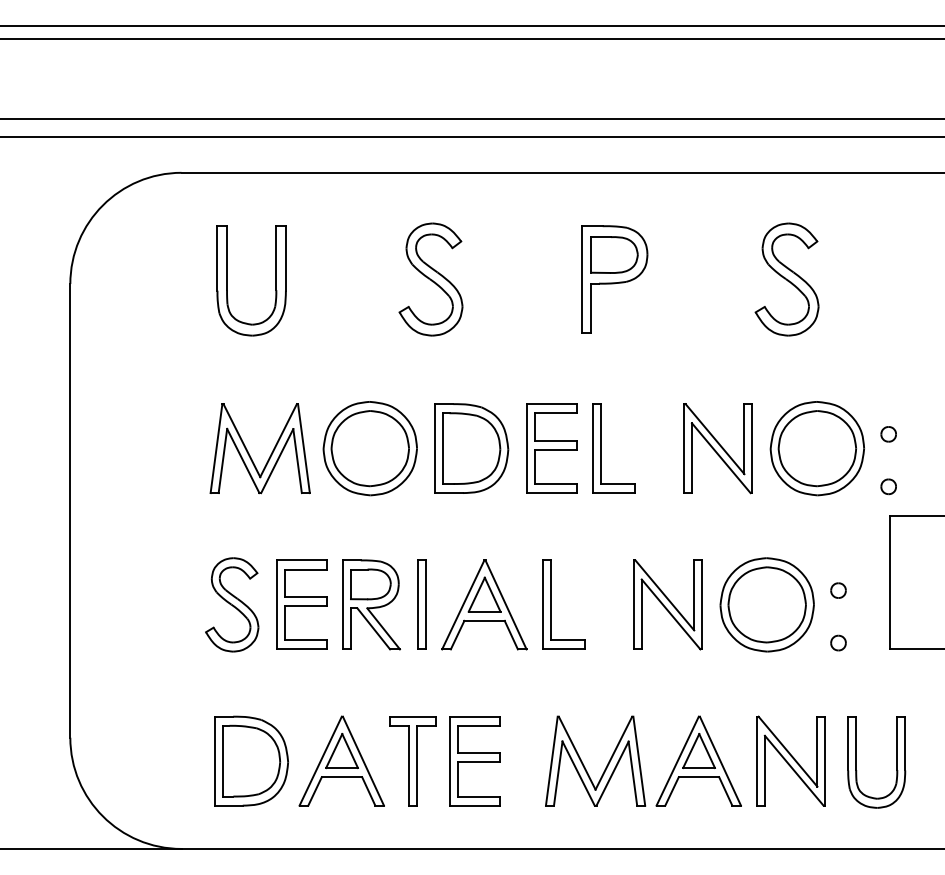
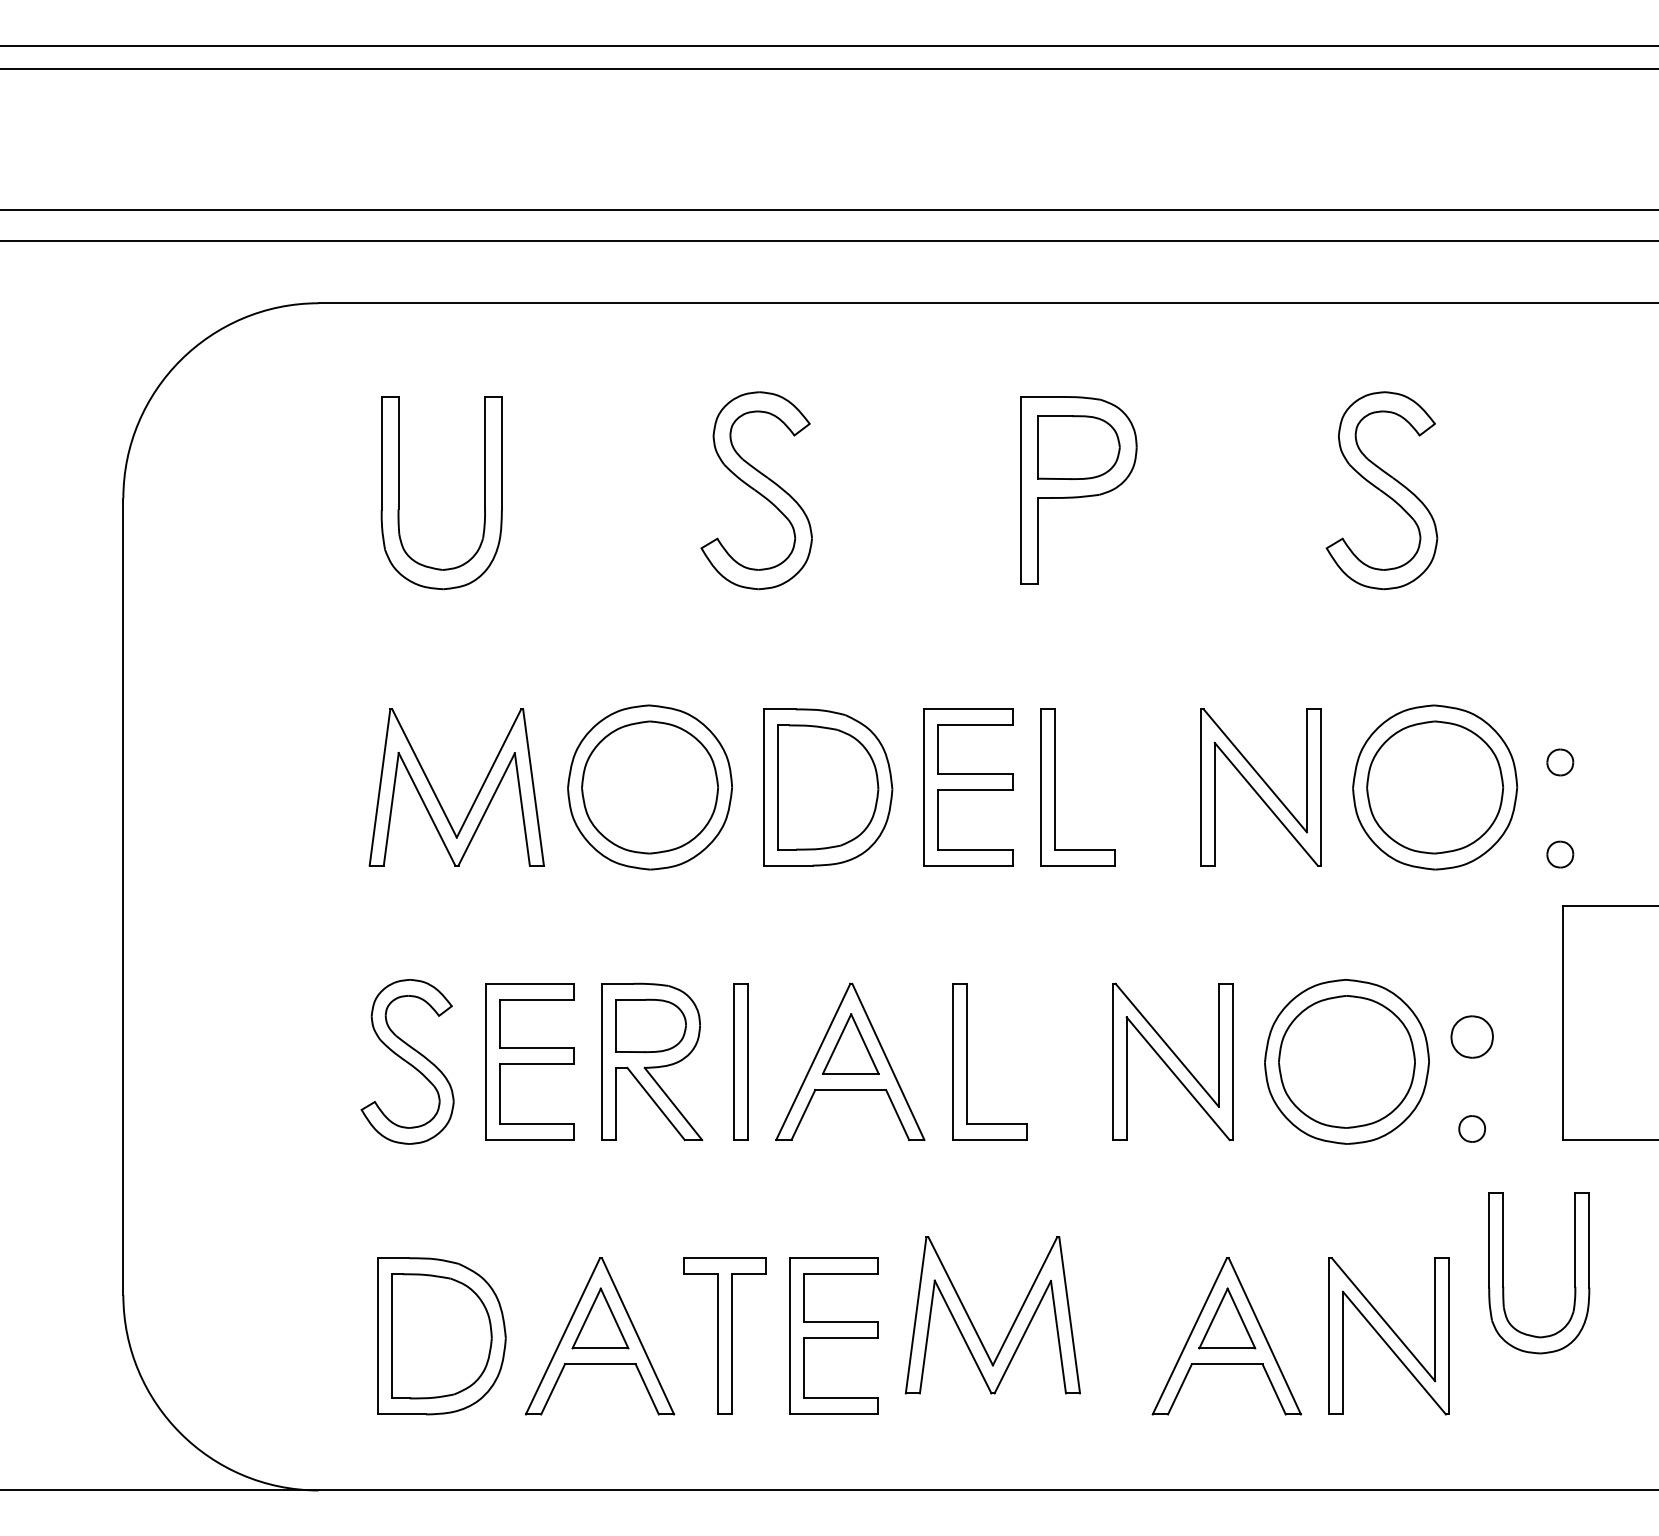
part: (838, 590) -> (1472, 1036), size x1.6
part: (856, 762) -> (1503, 1273), moved
part: (584, 765) -> (973, 1322), moved

